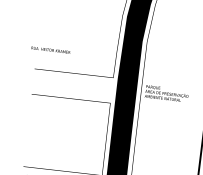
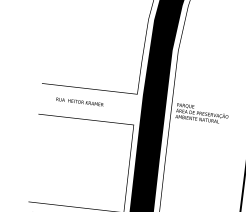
text: (50, 49) -> (79, 101), moved

